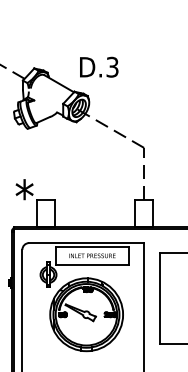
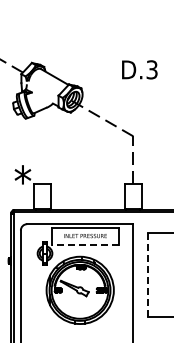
text: (98, 66) -> (139, 69), moved
line: (92, 265) -> (85, 244), solid -> dashed
line: (159, 297) -> (147, 274), solid -> dashed

